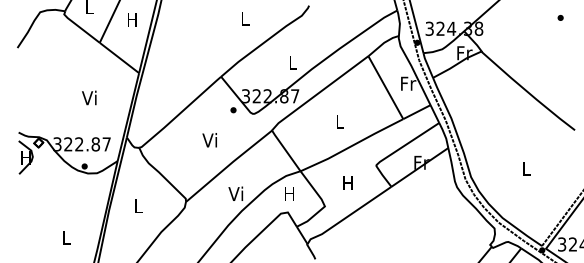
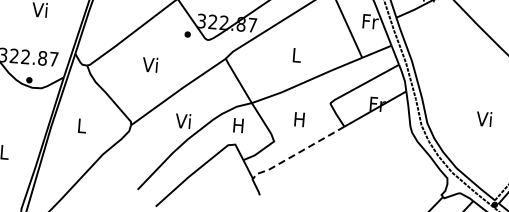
text: (209, 140) -> (149, 65), moved
text: (525, 168) -> (484, 118), L -> Vi
line: (348, 216) -> (297, 153), solid -> dashed

